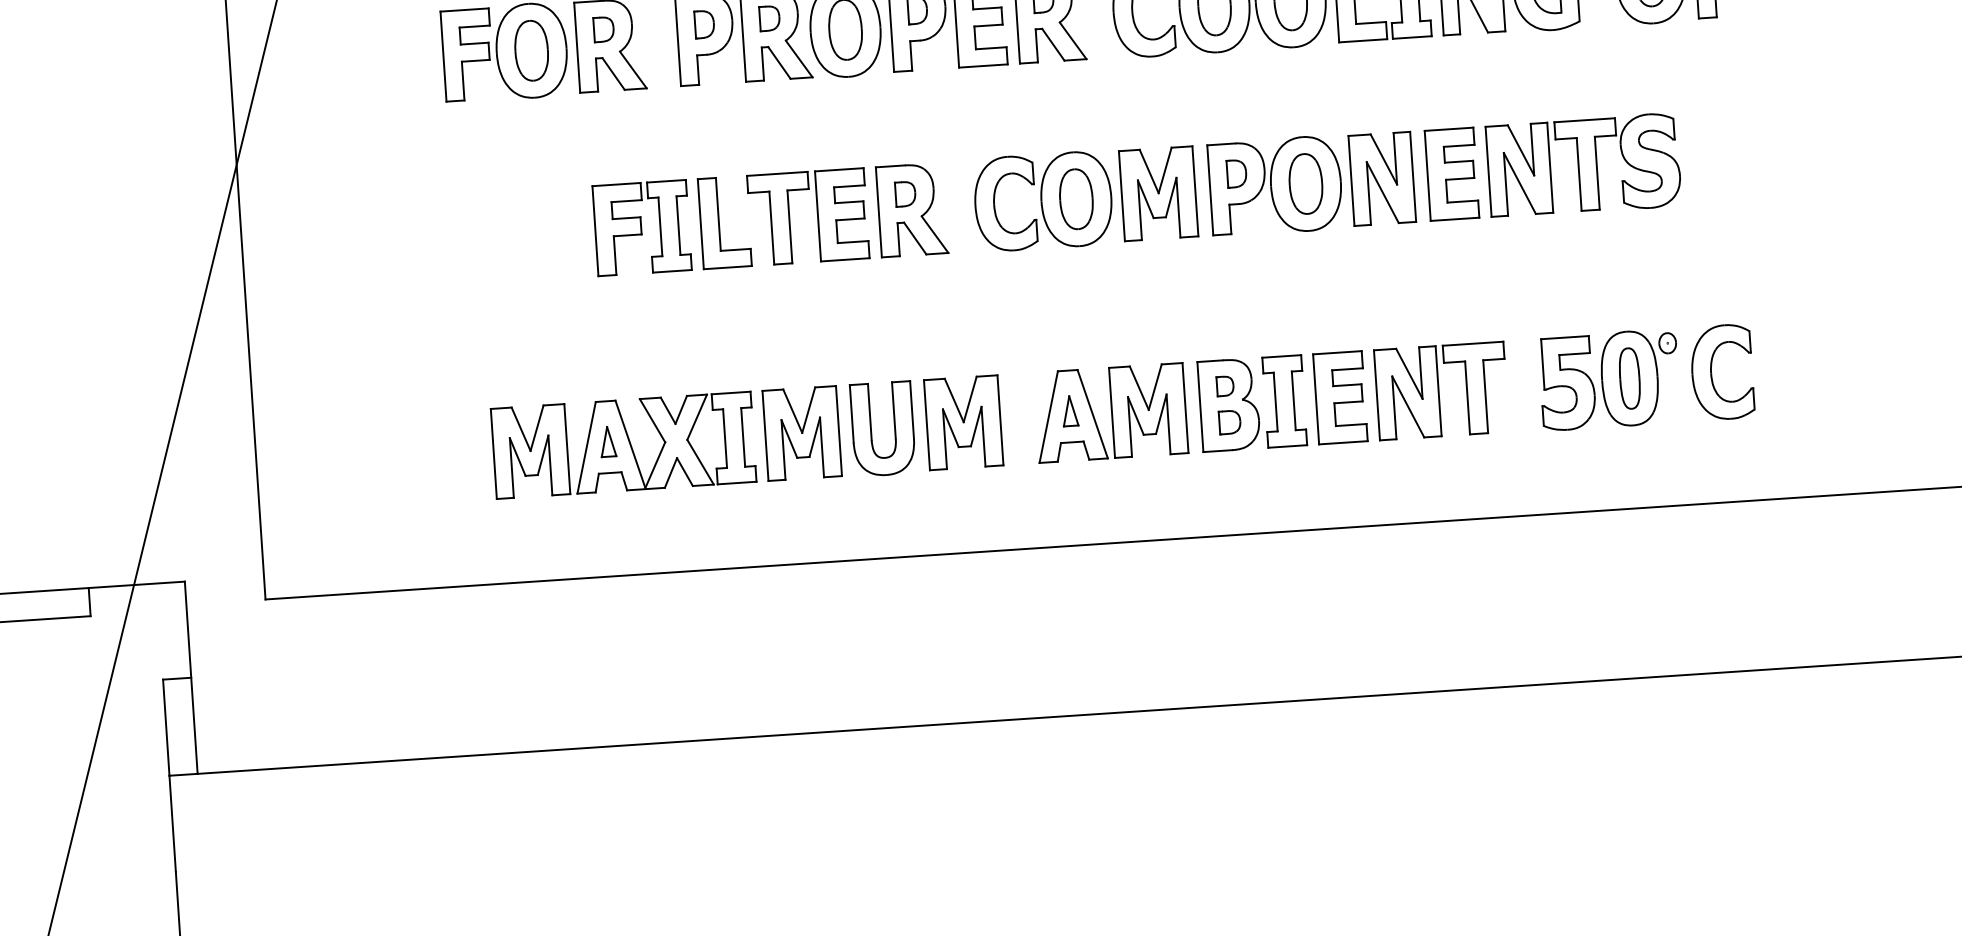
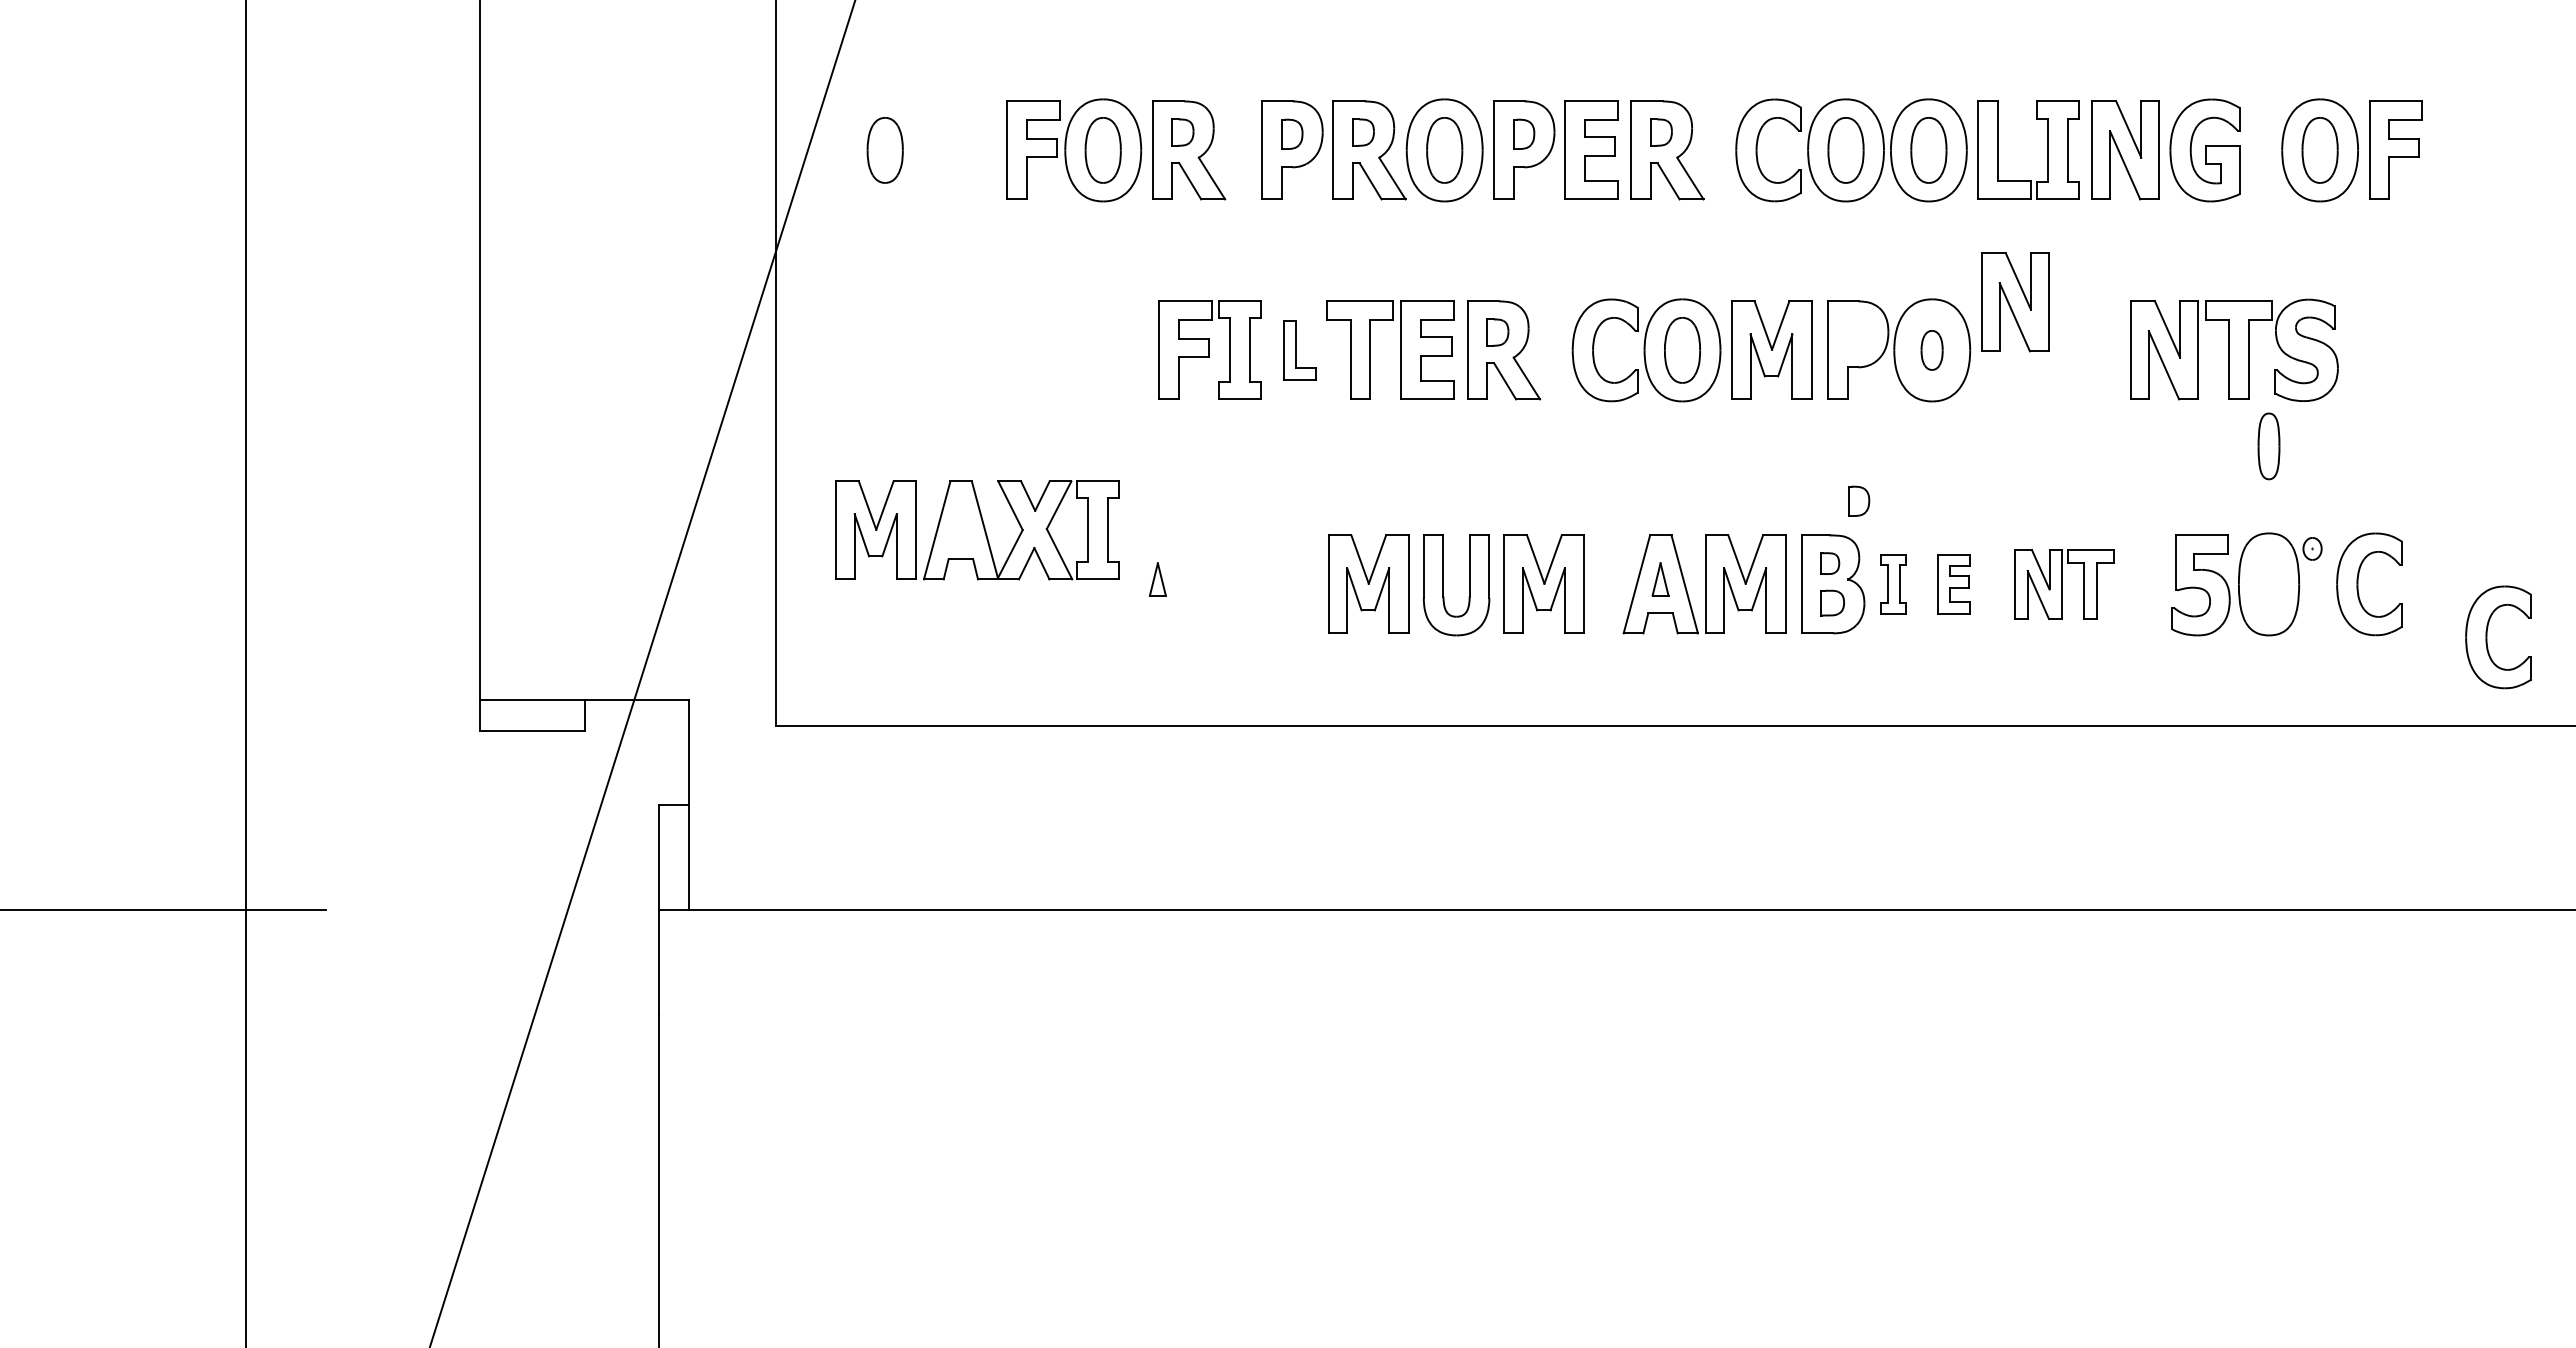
part: (330, 64) -> (884, 150), added
part: (1237, 172) -> (1859, 500), moved
part: (1452, 173) -> (2091, 349), removed
part: (1382, 179) -> (2015, 302), moved
part: (1305, 184) -> (1931, 350), size x0.6
part: (724, 221) -> (1299, 349), size x0.6
part: (1629, 378) -> (2268, 446), moved
part: (1441, 391) -> (2064, 584), size x0.7
part: (1340, 396) -> (1954, 583), size x0.6
part: (1284, 400) -> (1893, 583), size x0.6
part: (1833, 414) -> (2487, 637), added
part: (623, 445) -> (977, 530), moved

